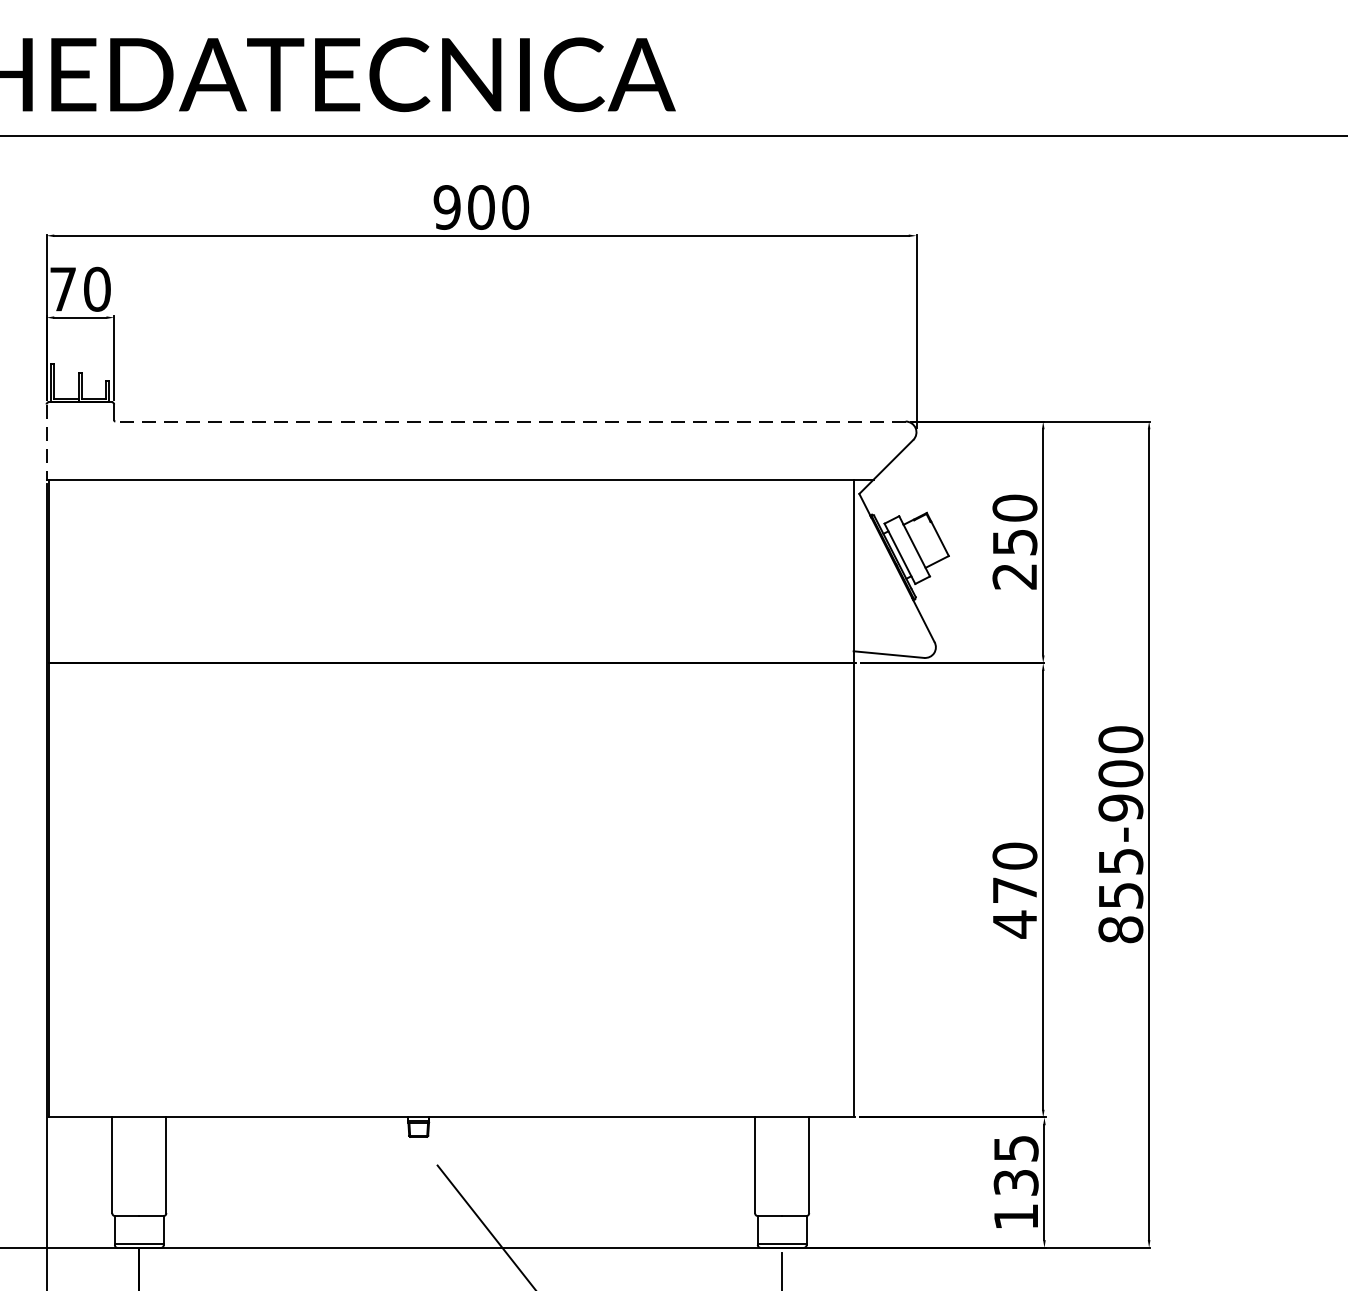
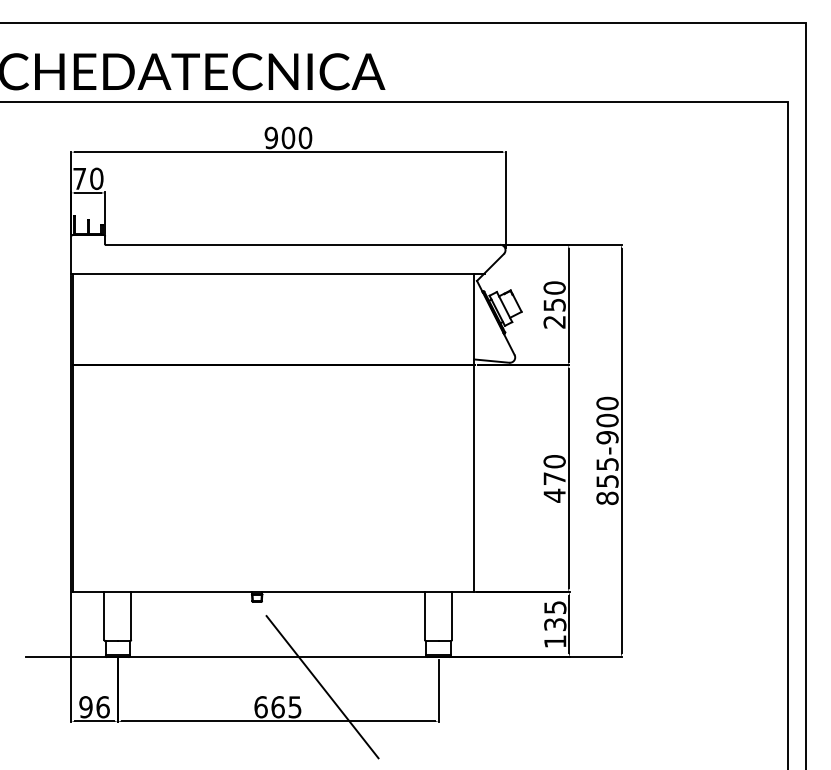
line: (509, 420) -> (302, 244), dashed -> solid
line: (46, 442) -> (71, 255), dashed -> solid

